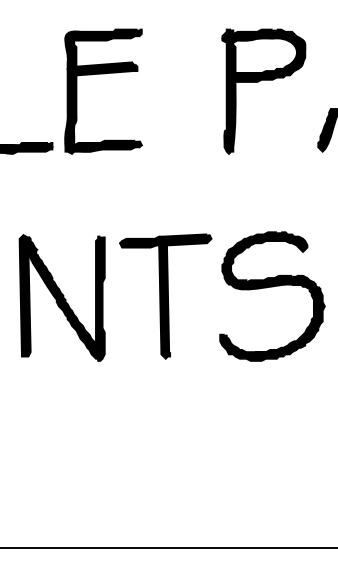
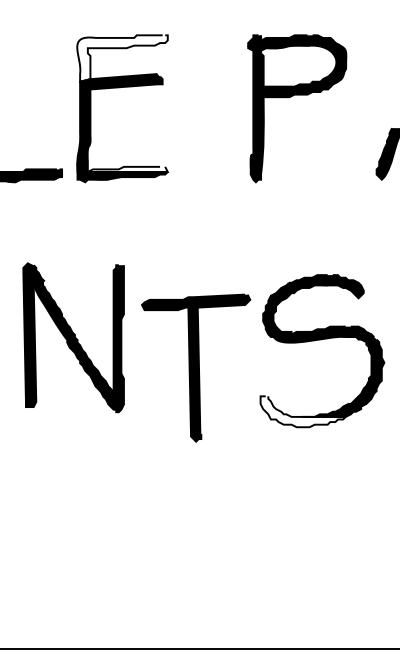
fill: (103, 49) -> (122, 58), removed
part: (259, 82) -> (291, 97), moved
fill: (107, 142) -> (127, 168), removed
part: (166, 296) -> (196, 367), moved
part: (62, 297) -> (73, 337), moved
fill: (255, 347) -> (302, 411), removed

